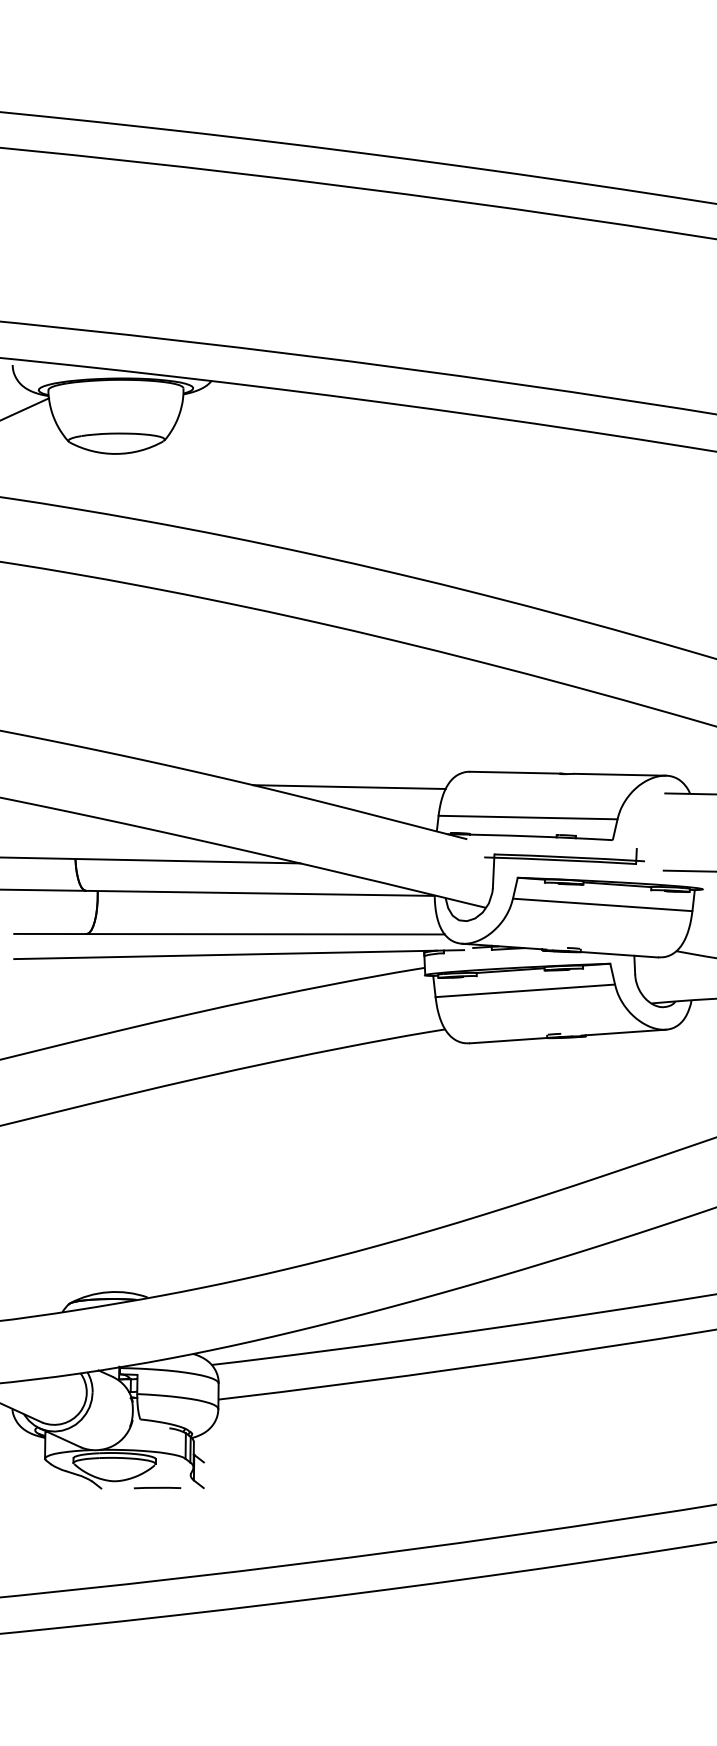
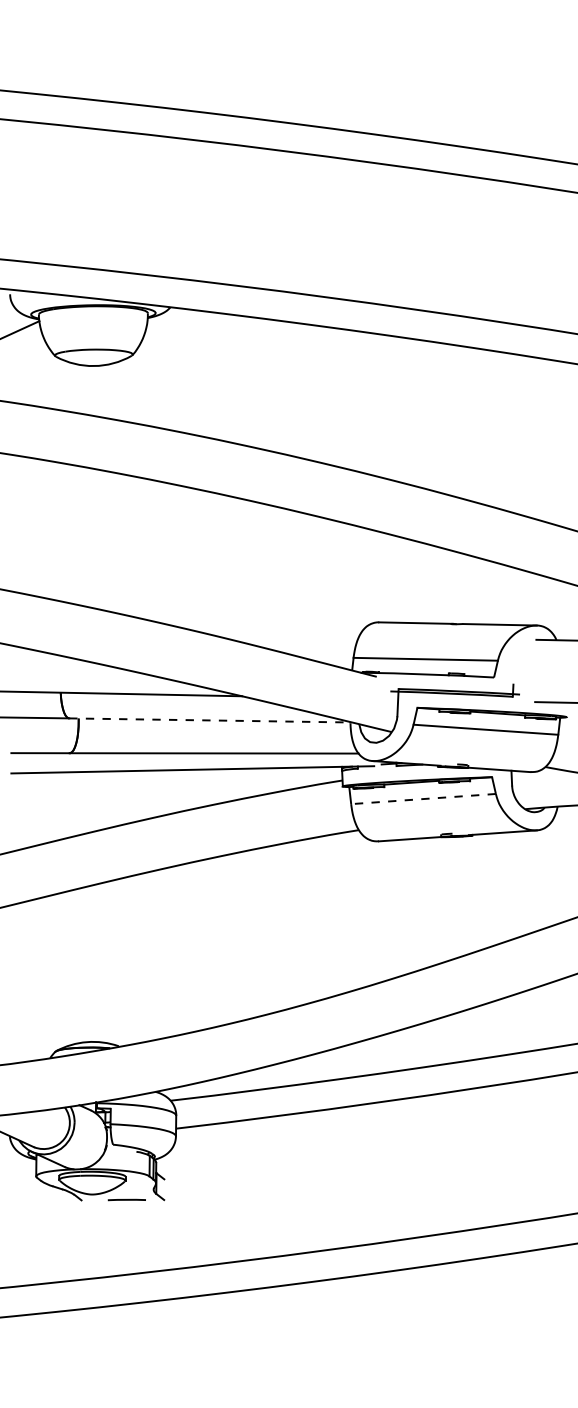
line: (349, 786) -> (281, 634), removed
line: (259, 893) -> (209, 720), solid -> dashed
line: (525, 991) -> (423, 799), solid -> dashed

